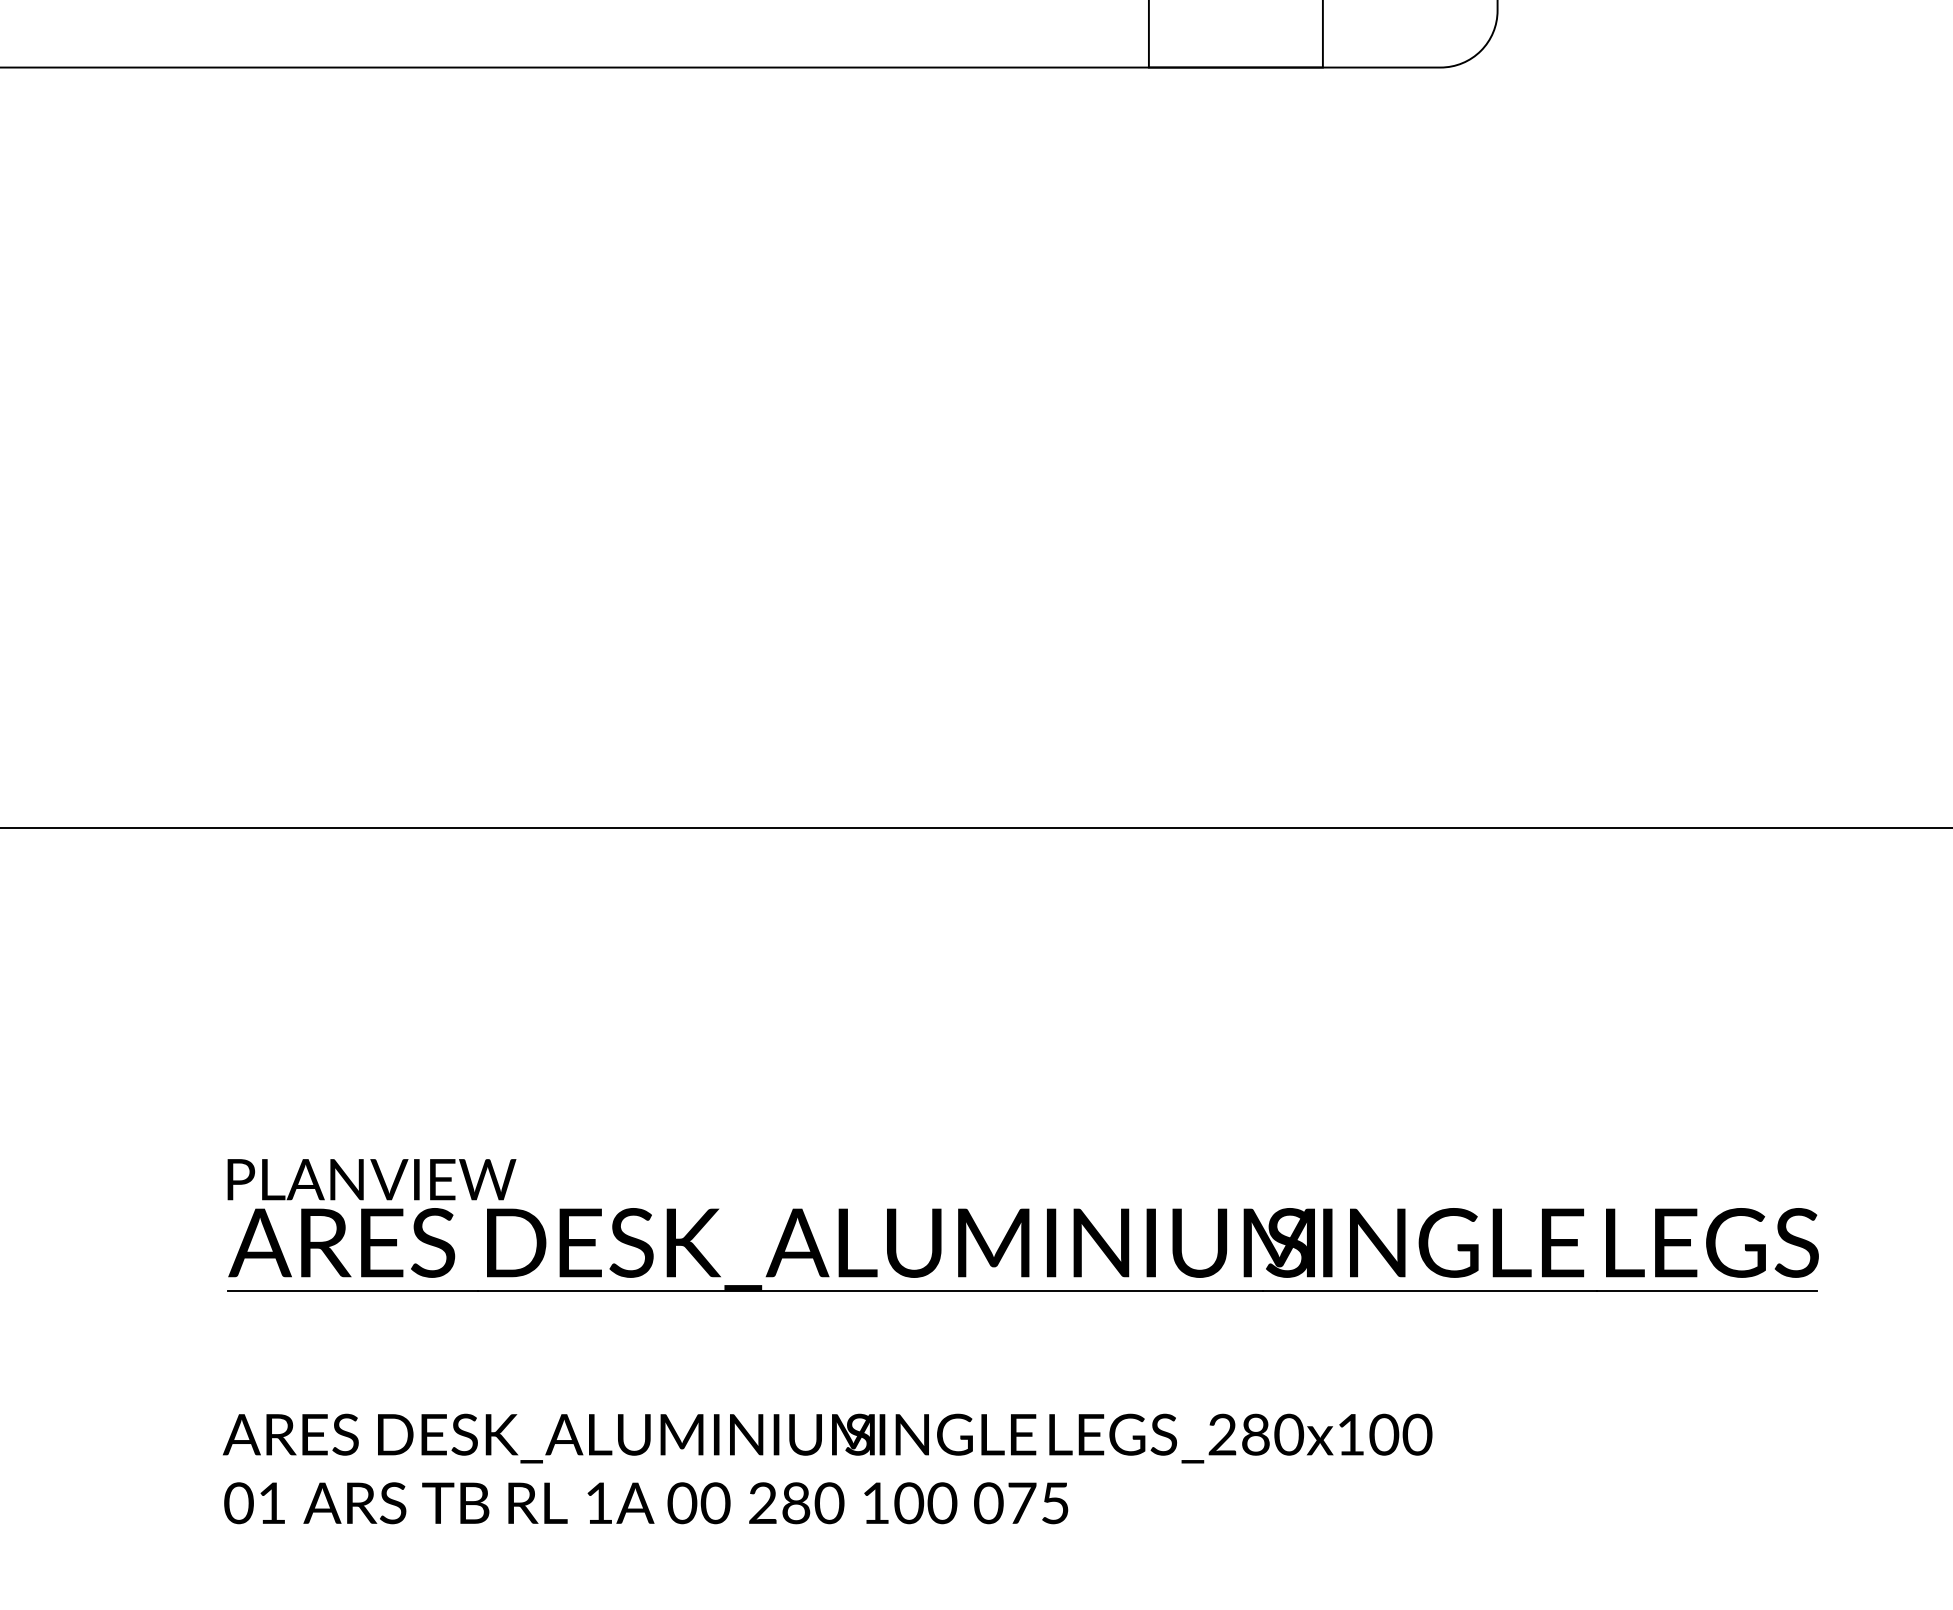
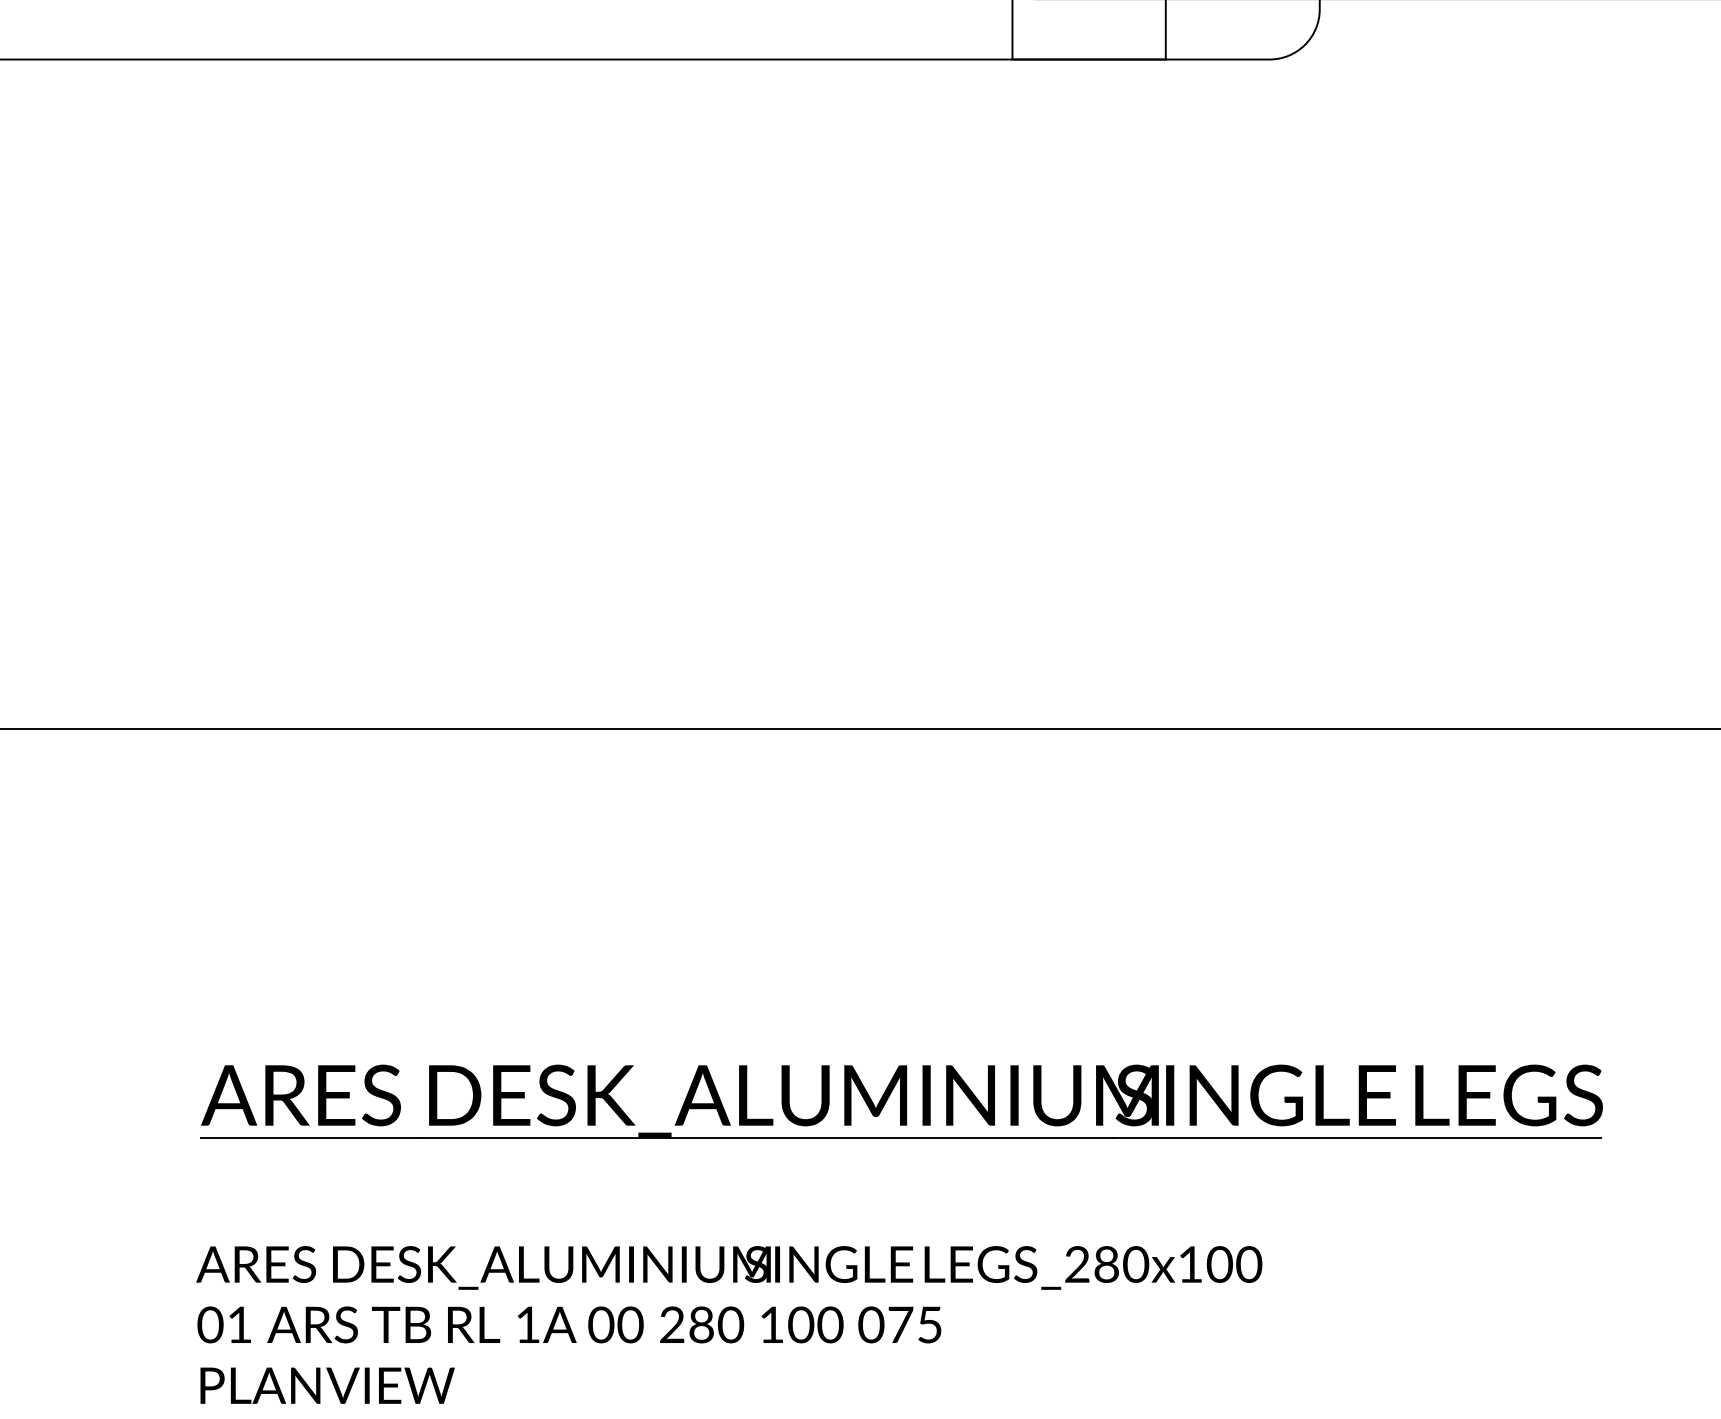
text: (371, 1179) -> (327, 1385), moved

